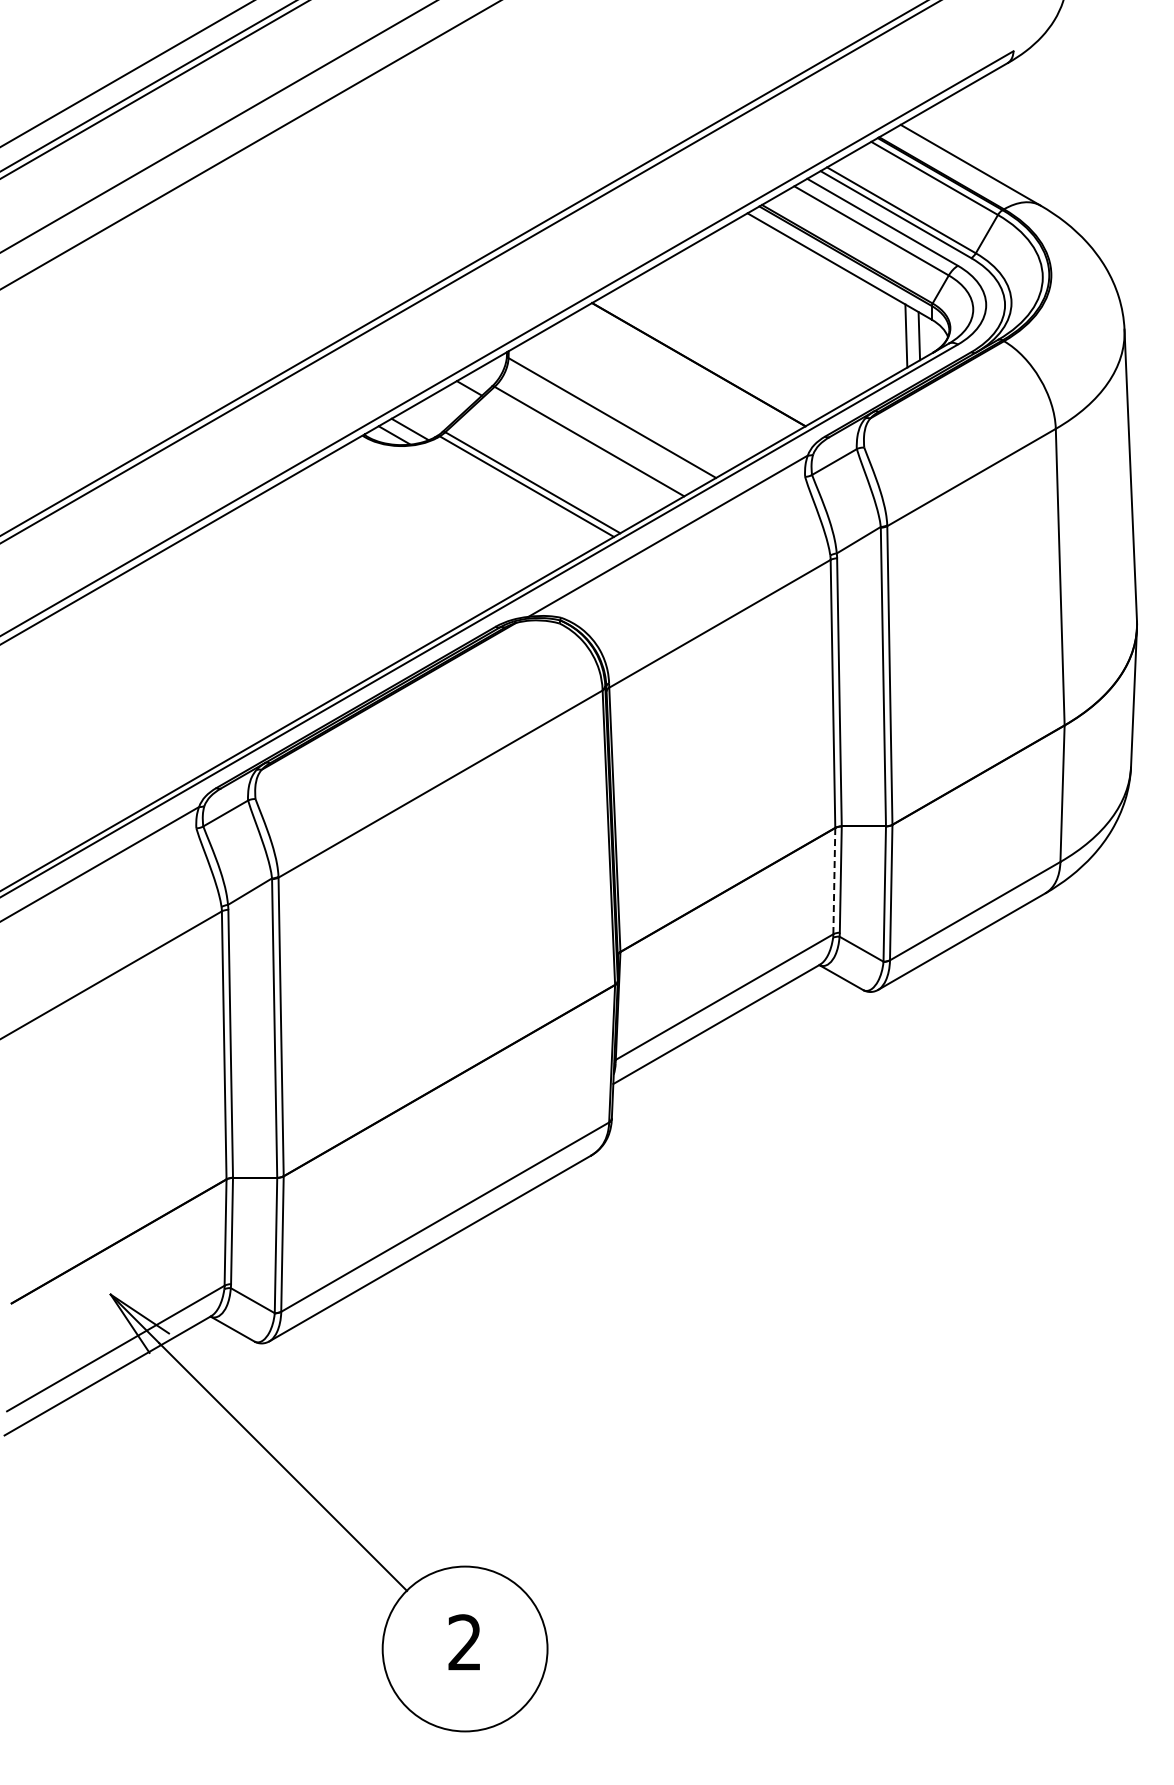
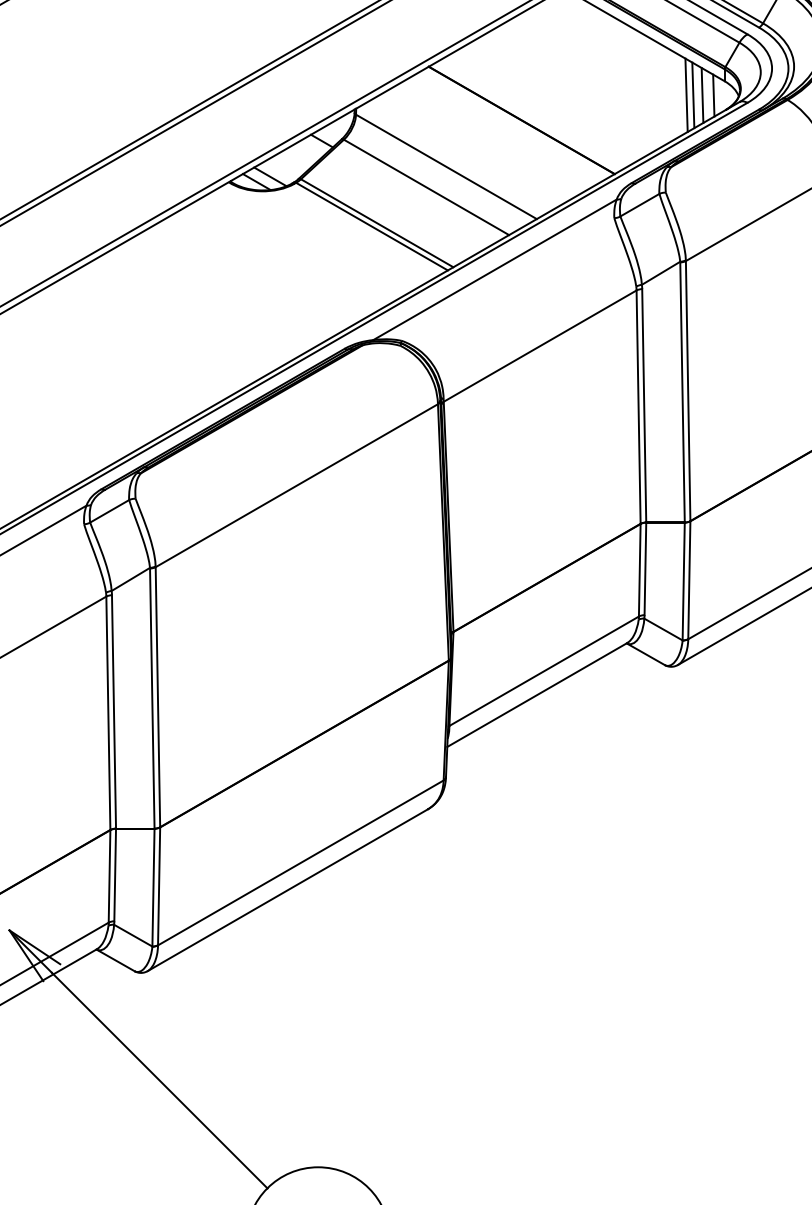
line: (887, 335) -> (686, 95), added
line: (895, 335) -> (693, 95), added
line: (834, 881) -> (639, 570), dashed -> solid

